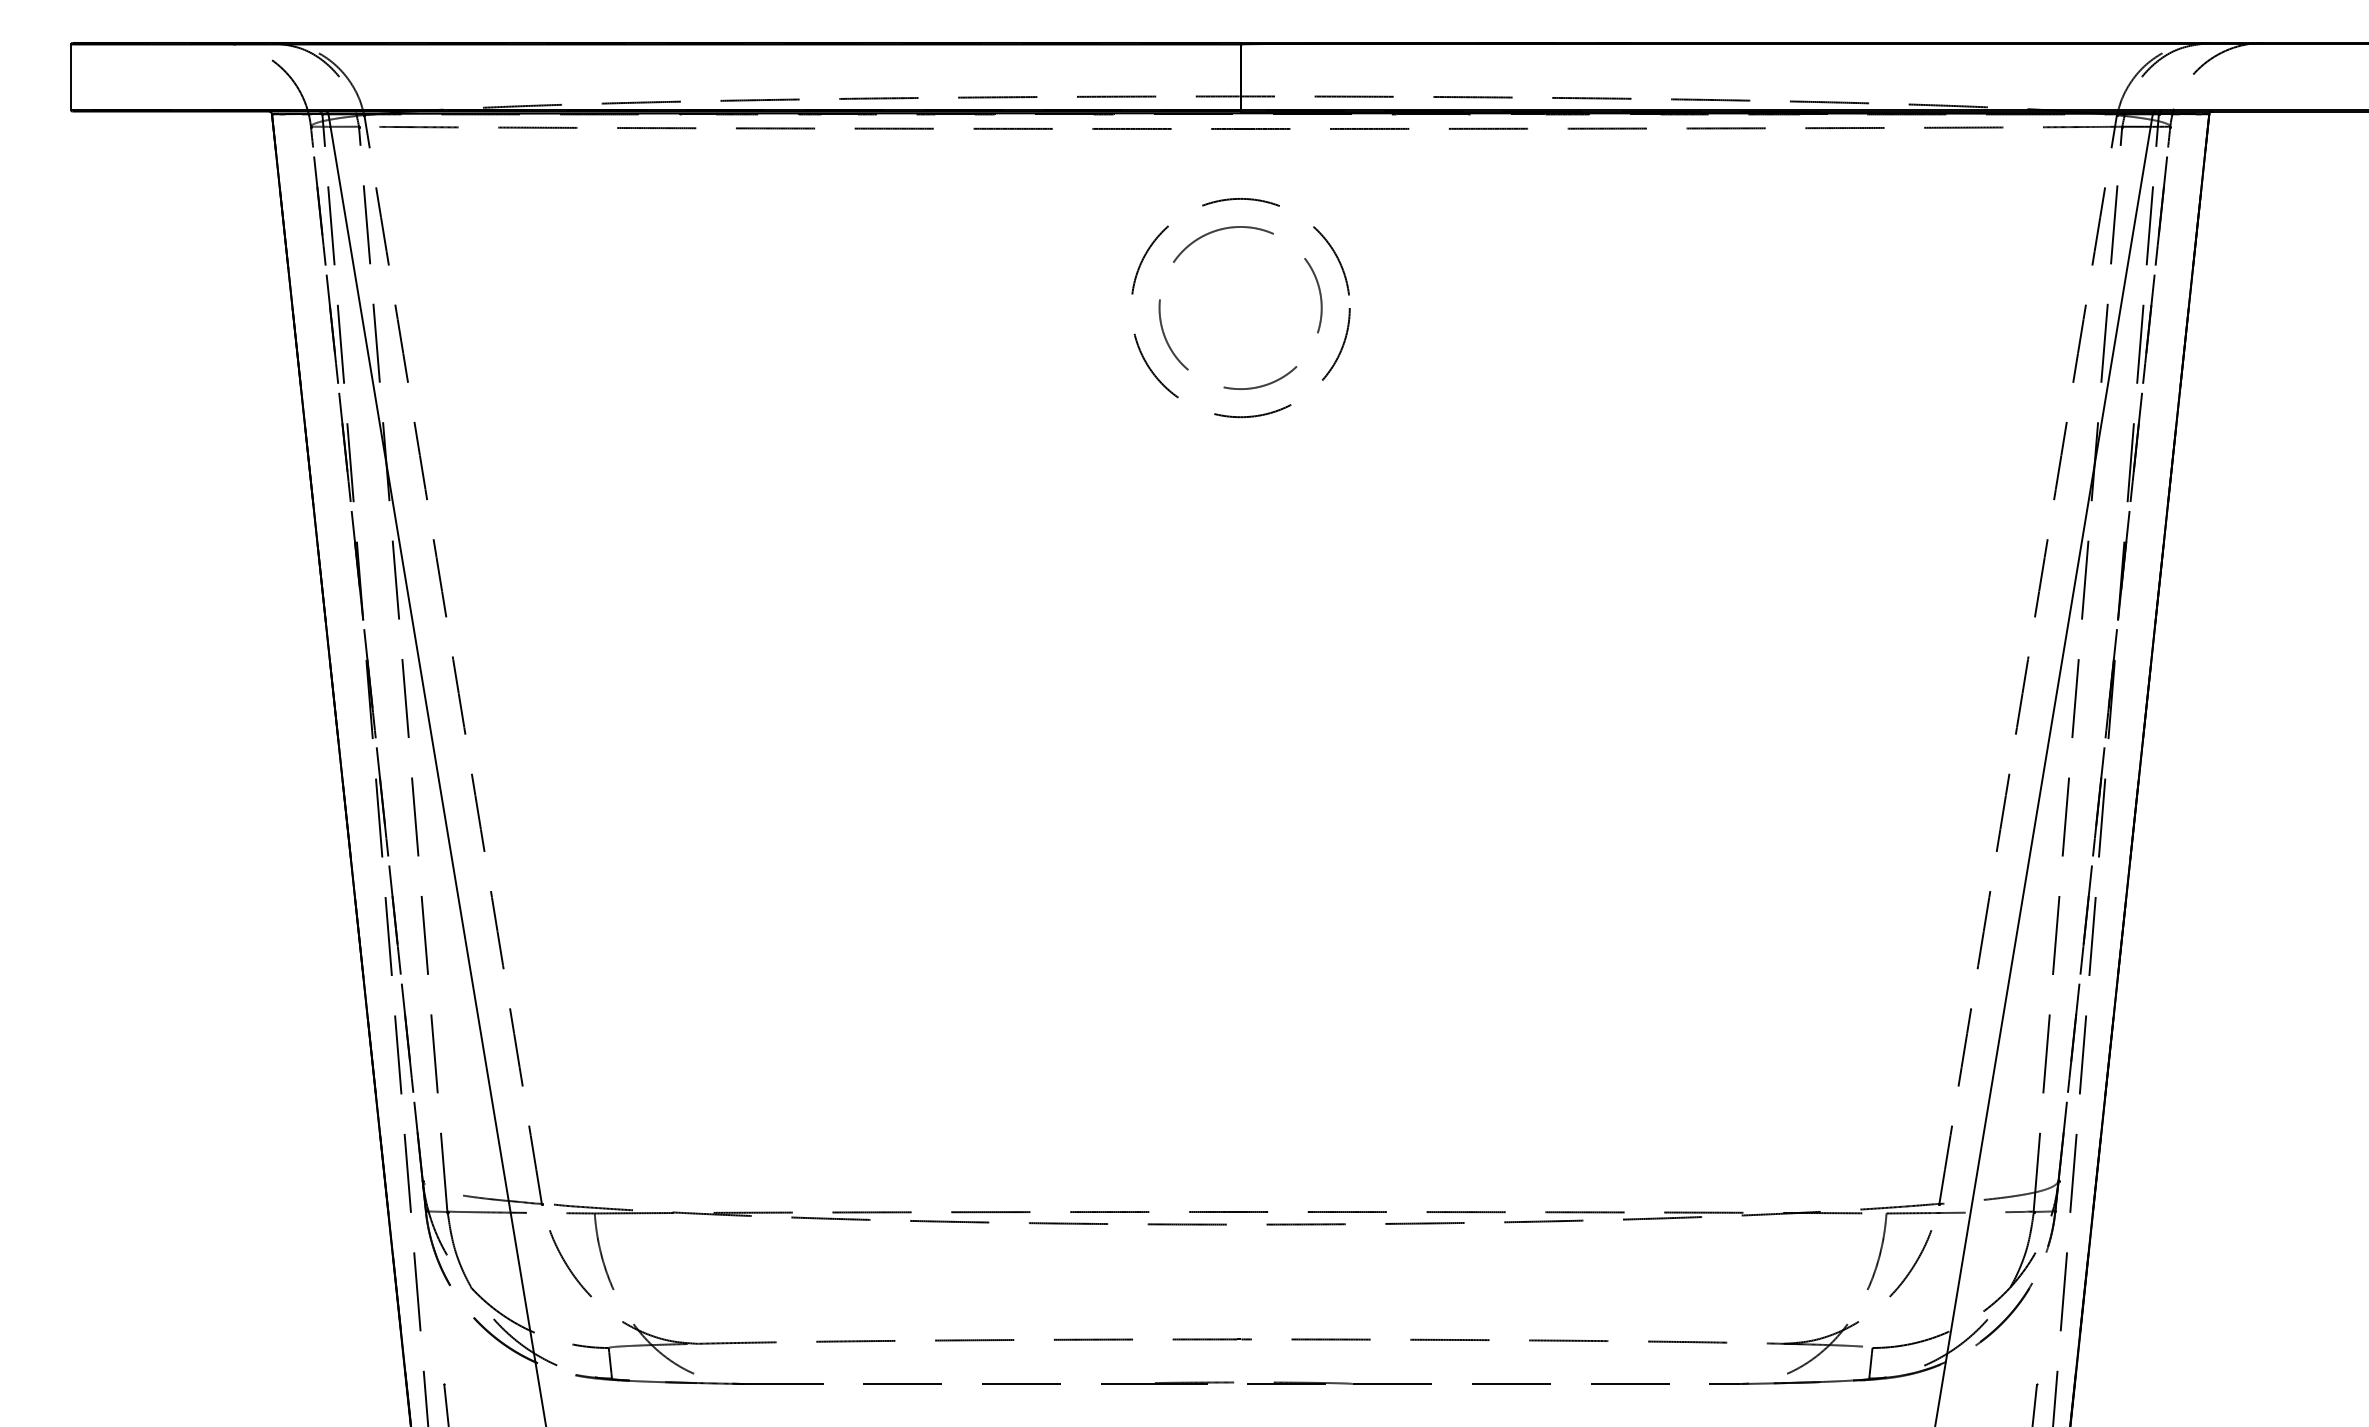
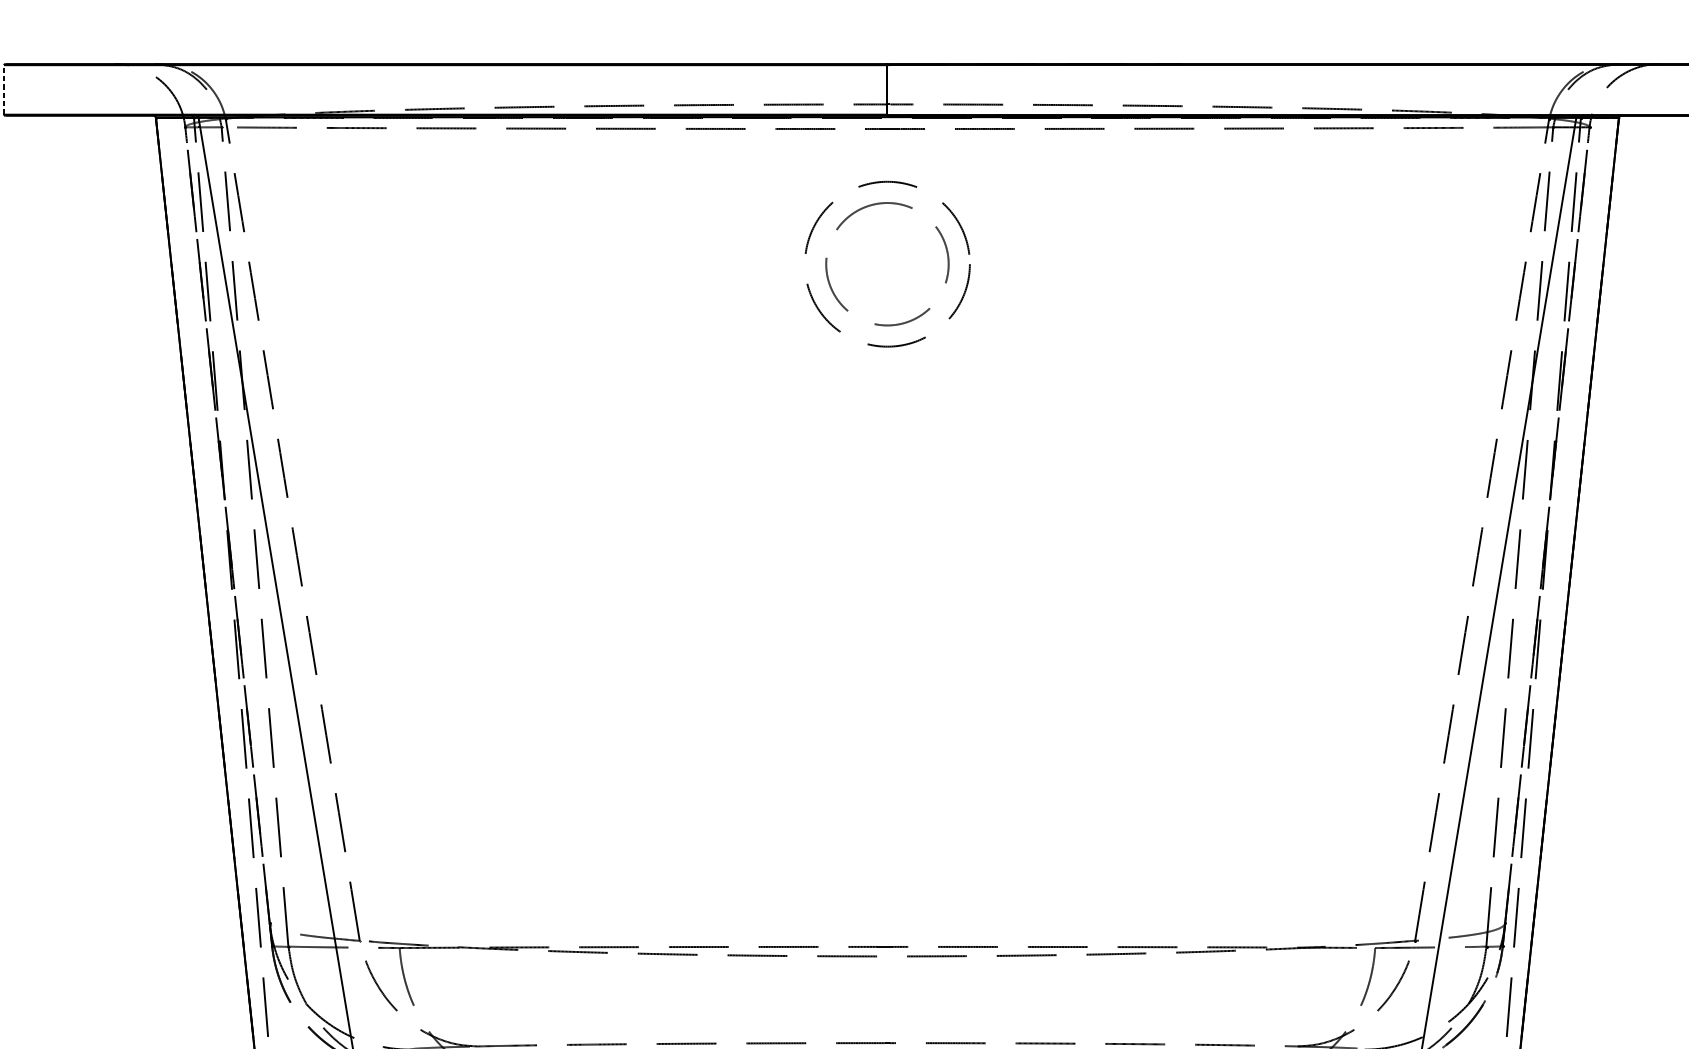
line: (71, 77) -> (4, 90), solid -> dashed

